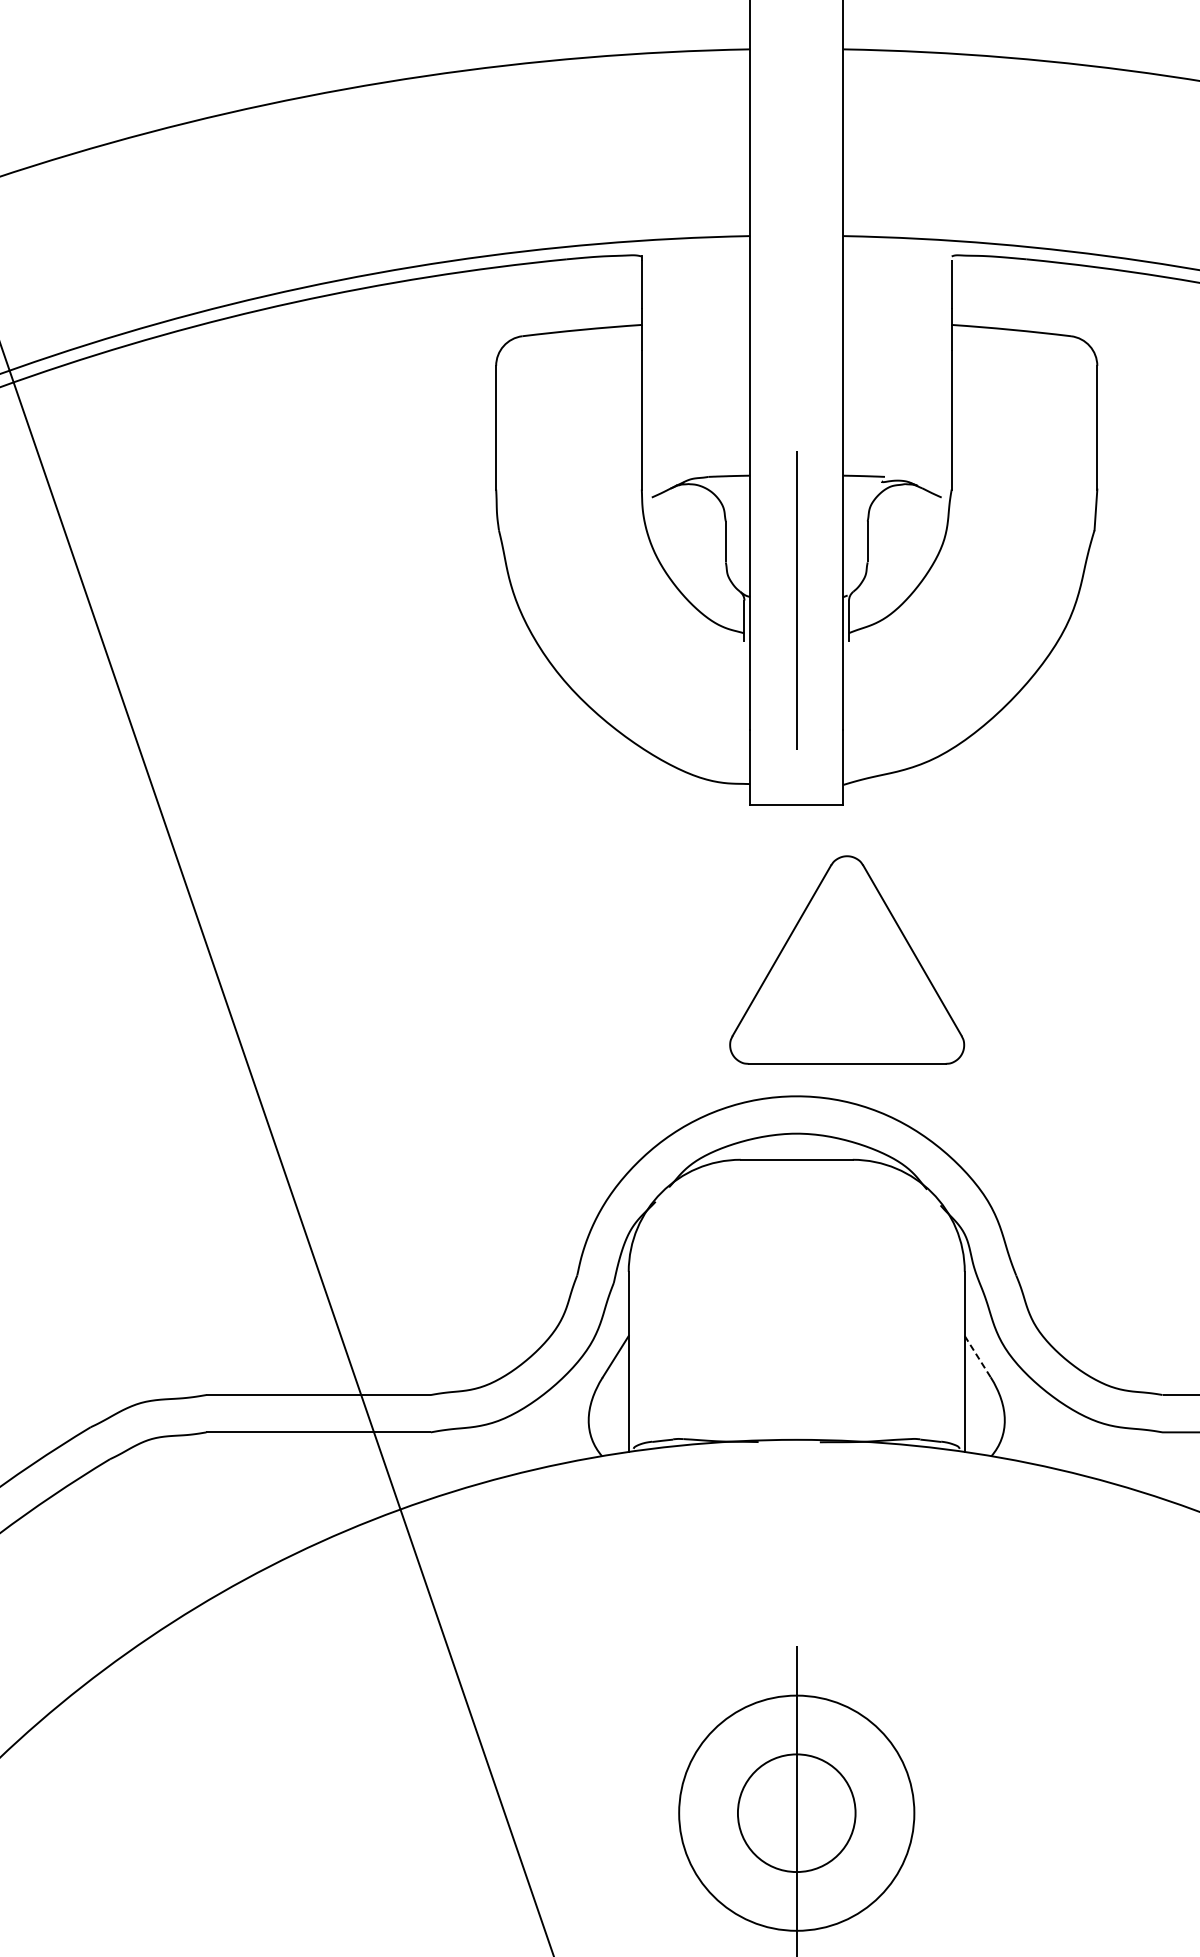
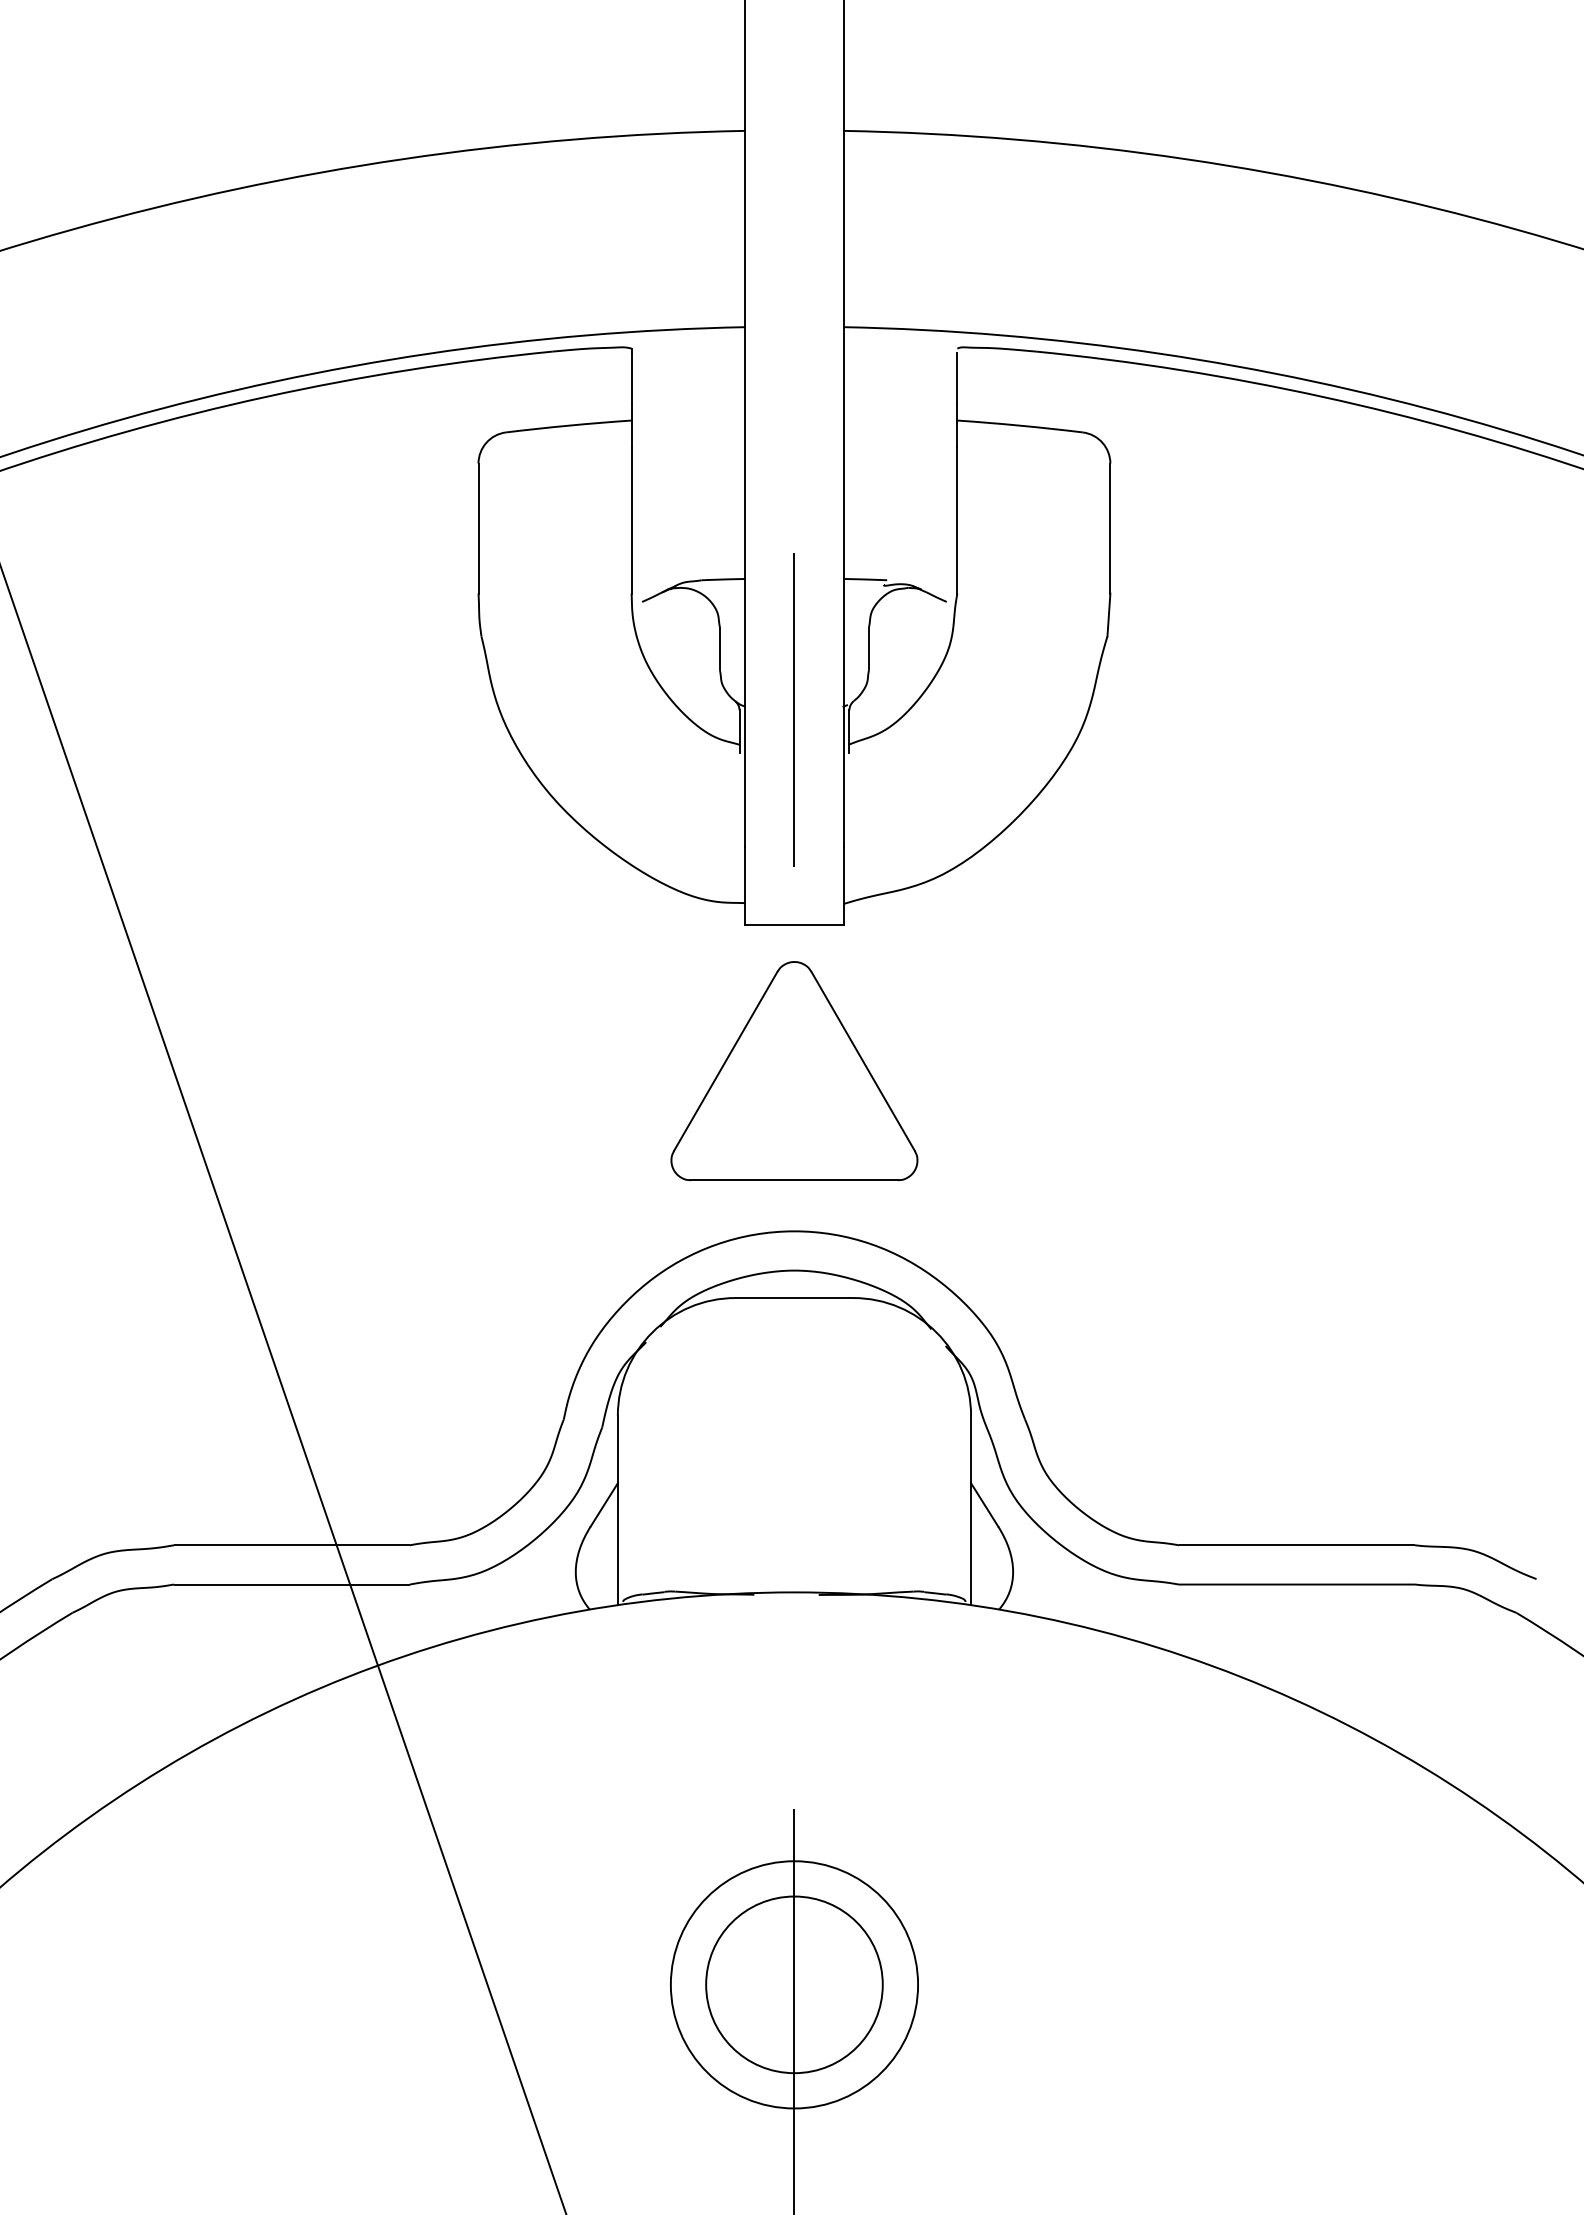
part: (847, 960) -> (794, 1071), moved
line: (977, 1356) -> (984, 1504), dashed -> solid
circle: (796, 1812) -> (794, 1984), size x1.43

